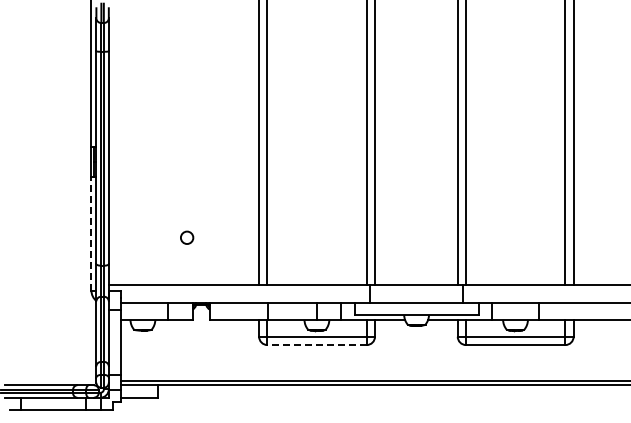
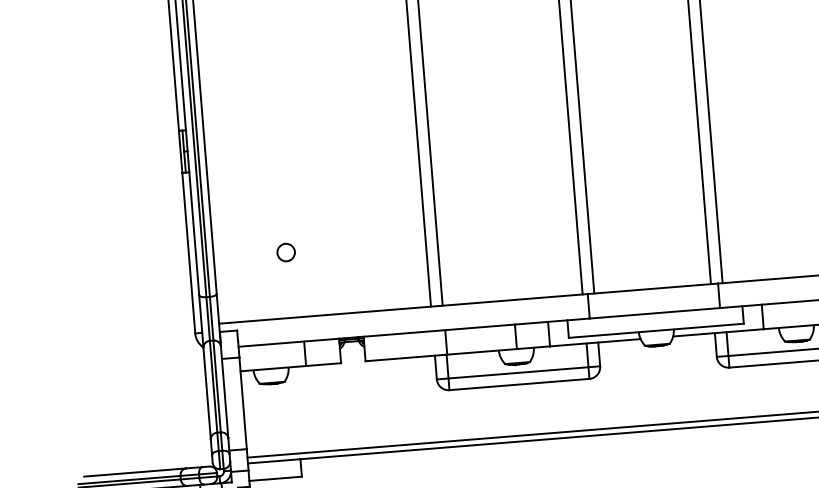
line: (91, 233) -> (188, 252), dashed -> solid
circle: (187, 237) -> (286, 252), moved
line: (317, 345) -> (520, 385), dashed -> solid

